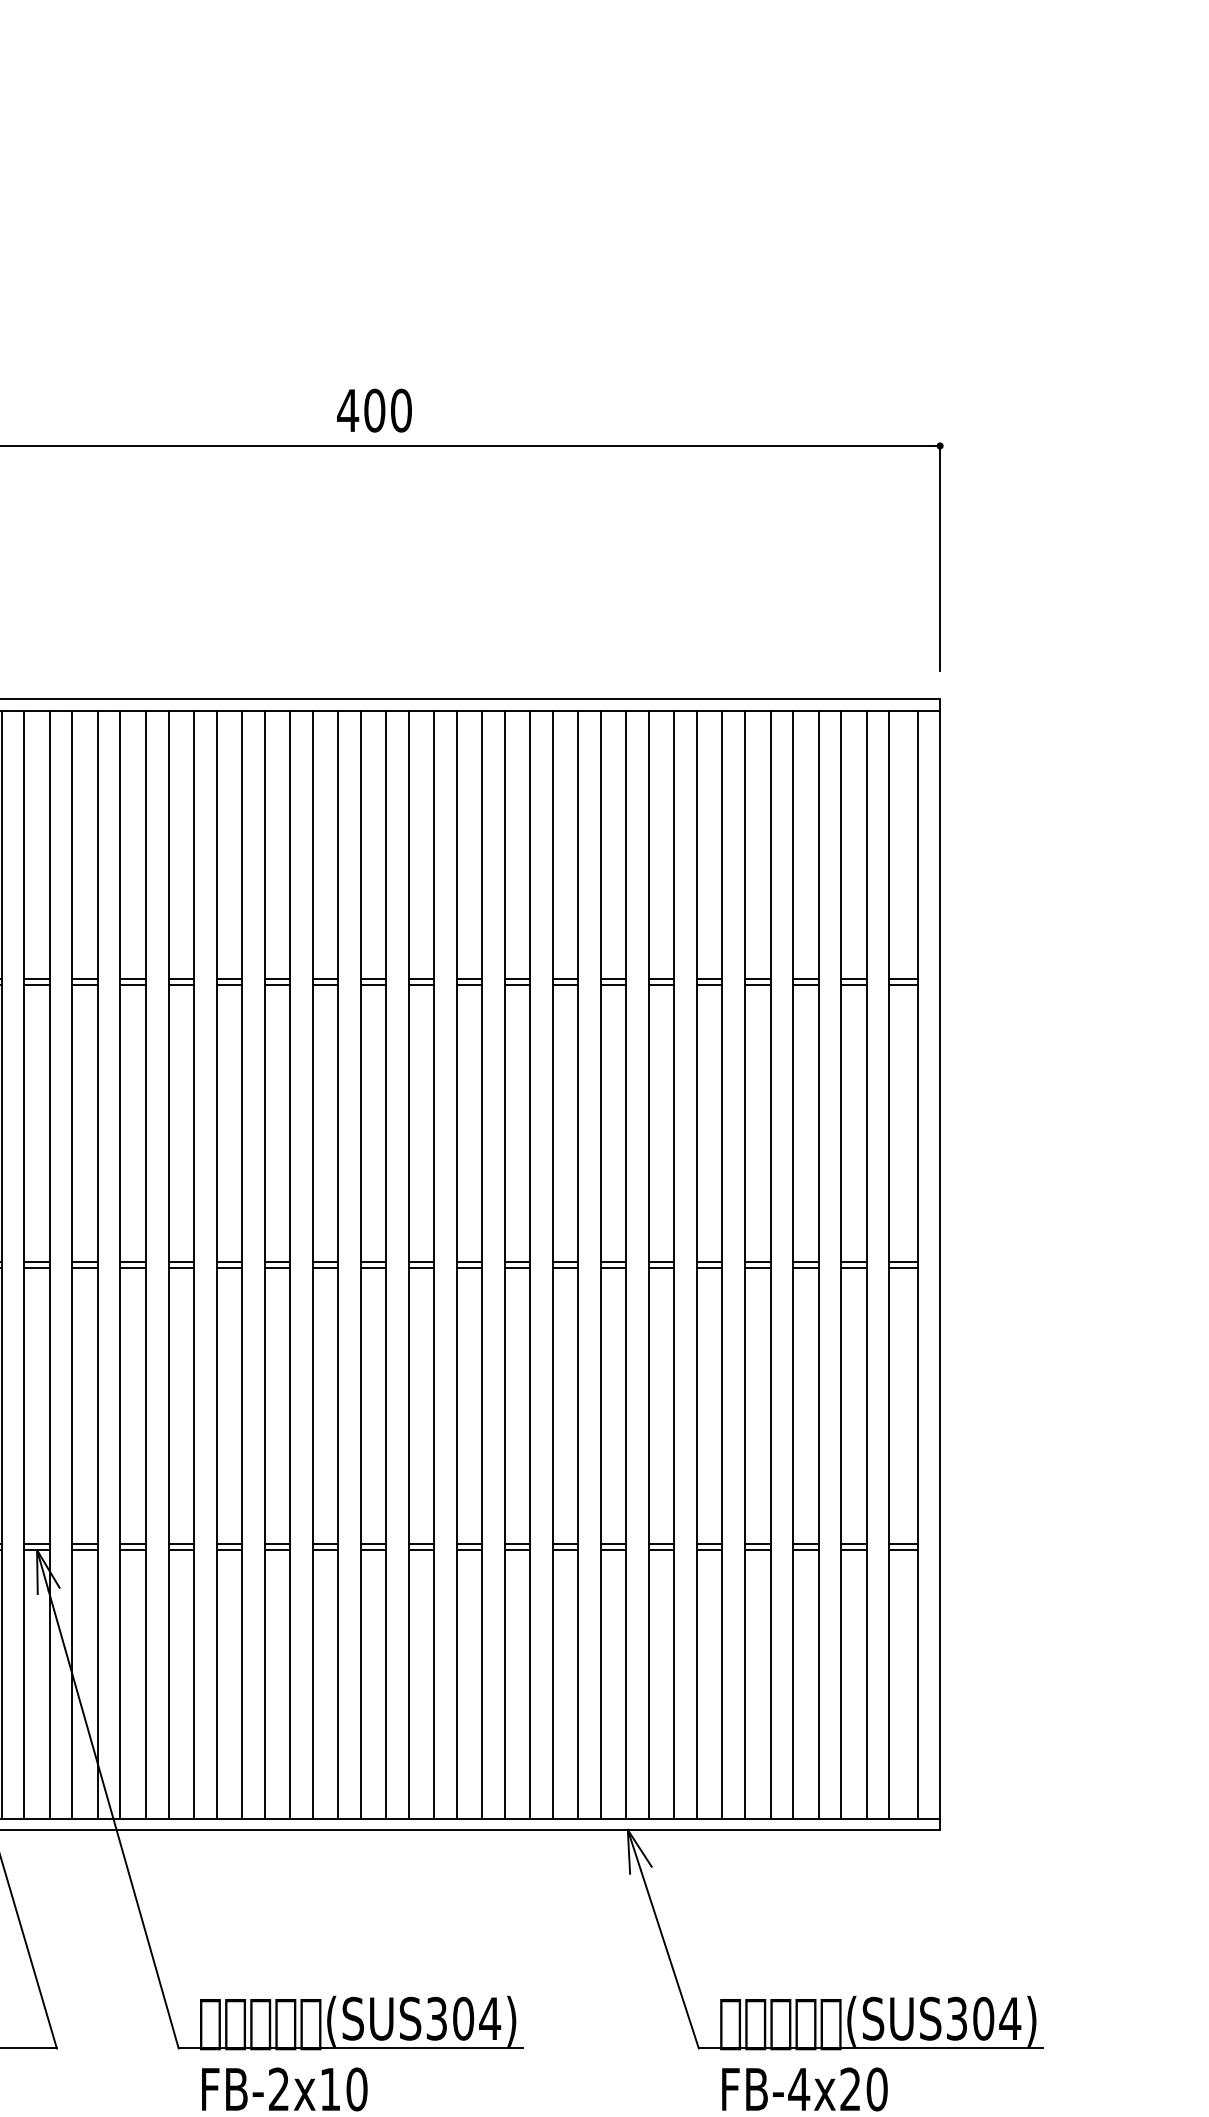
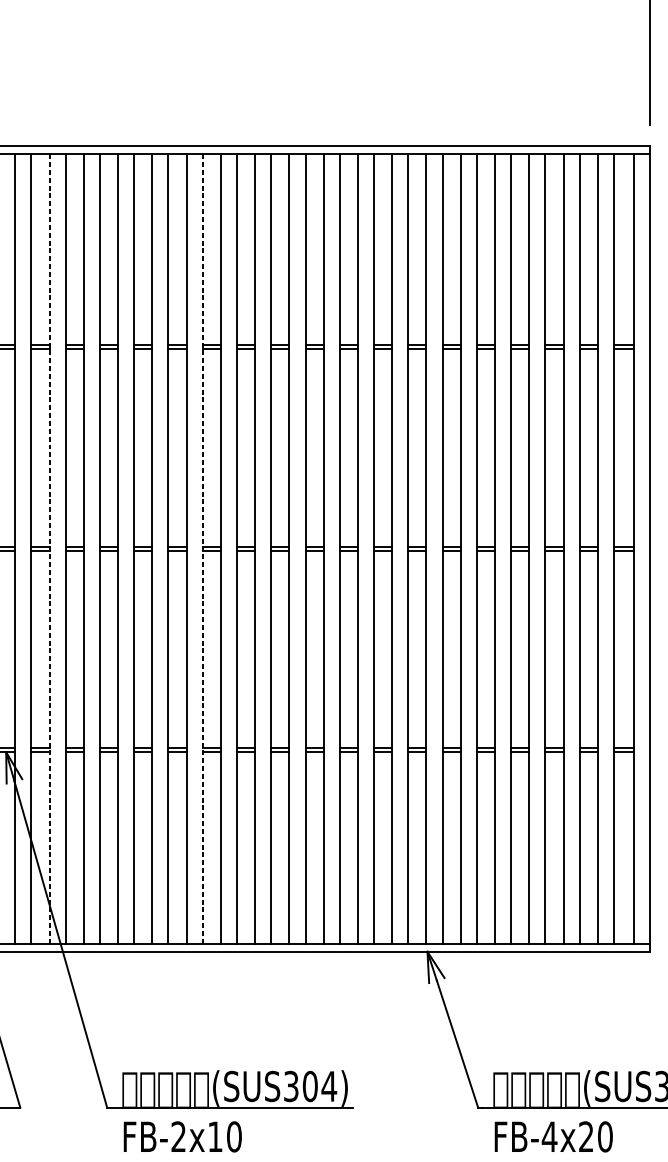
line: (97, 1264) -> (49, 548), solid -> dashed
line: (312, 1264) -> (202, 548), solid -> dashed

